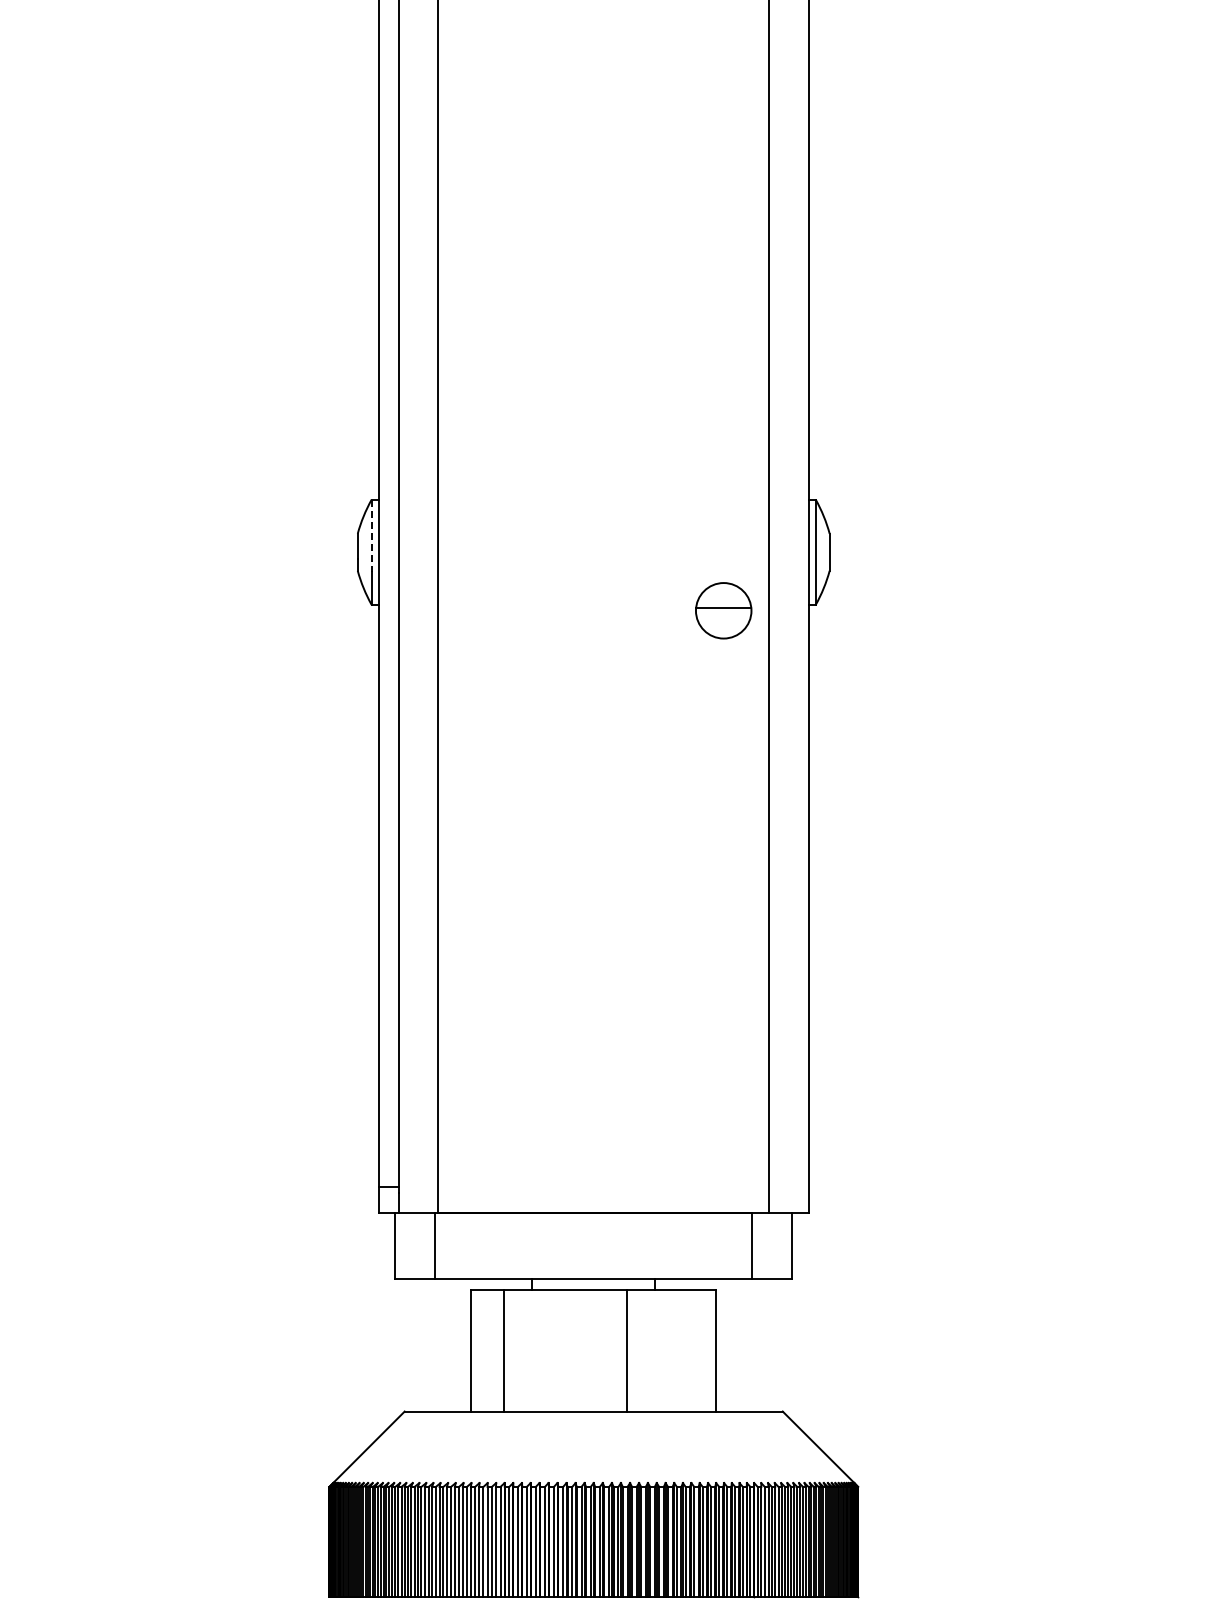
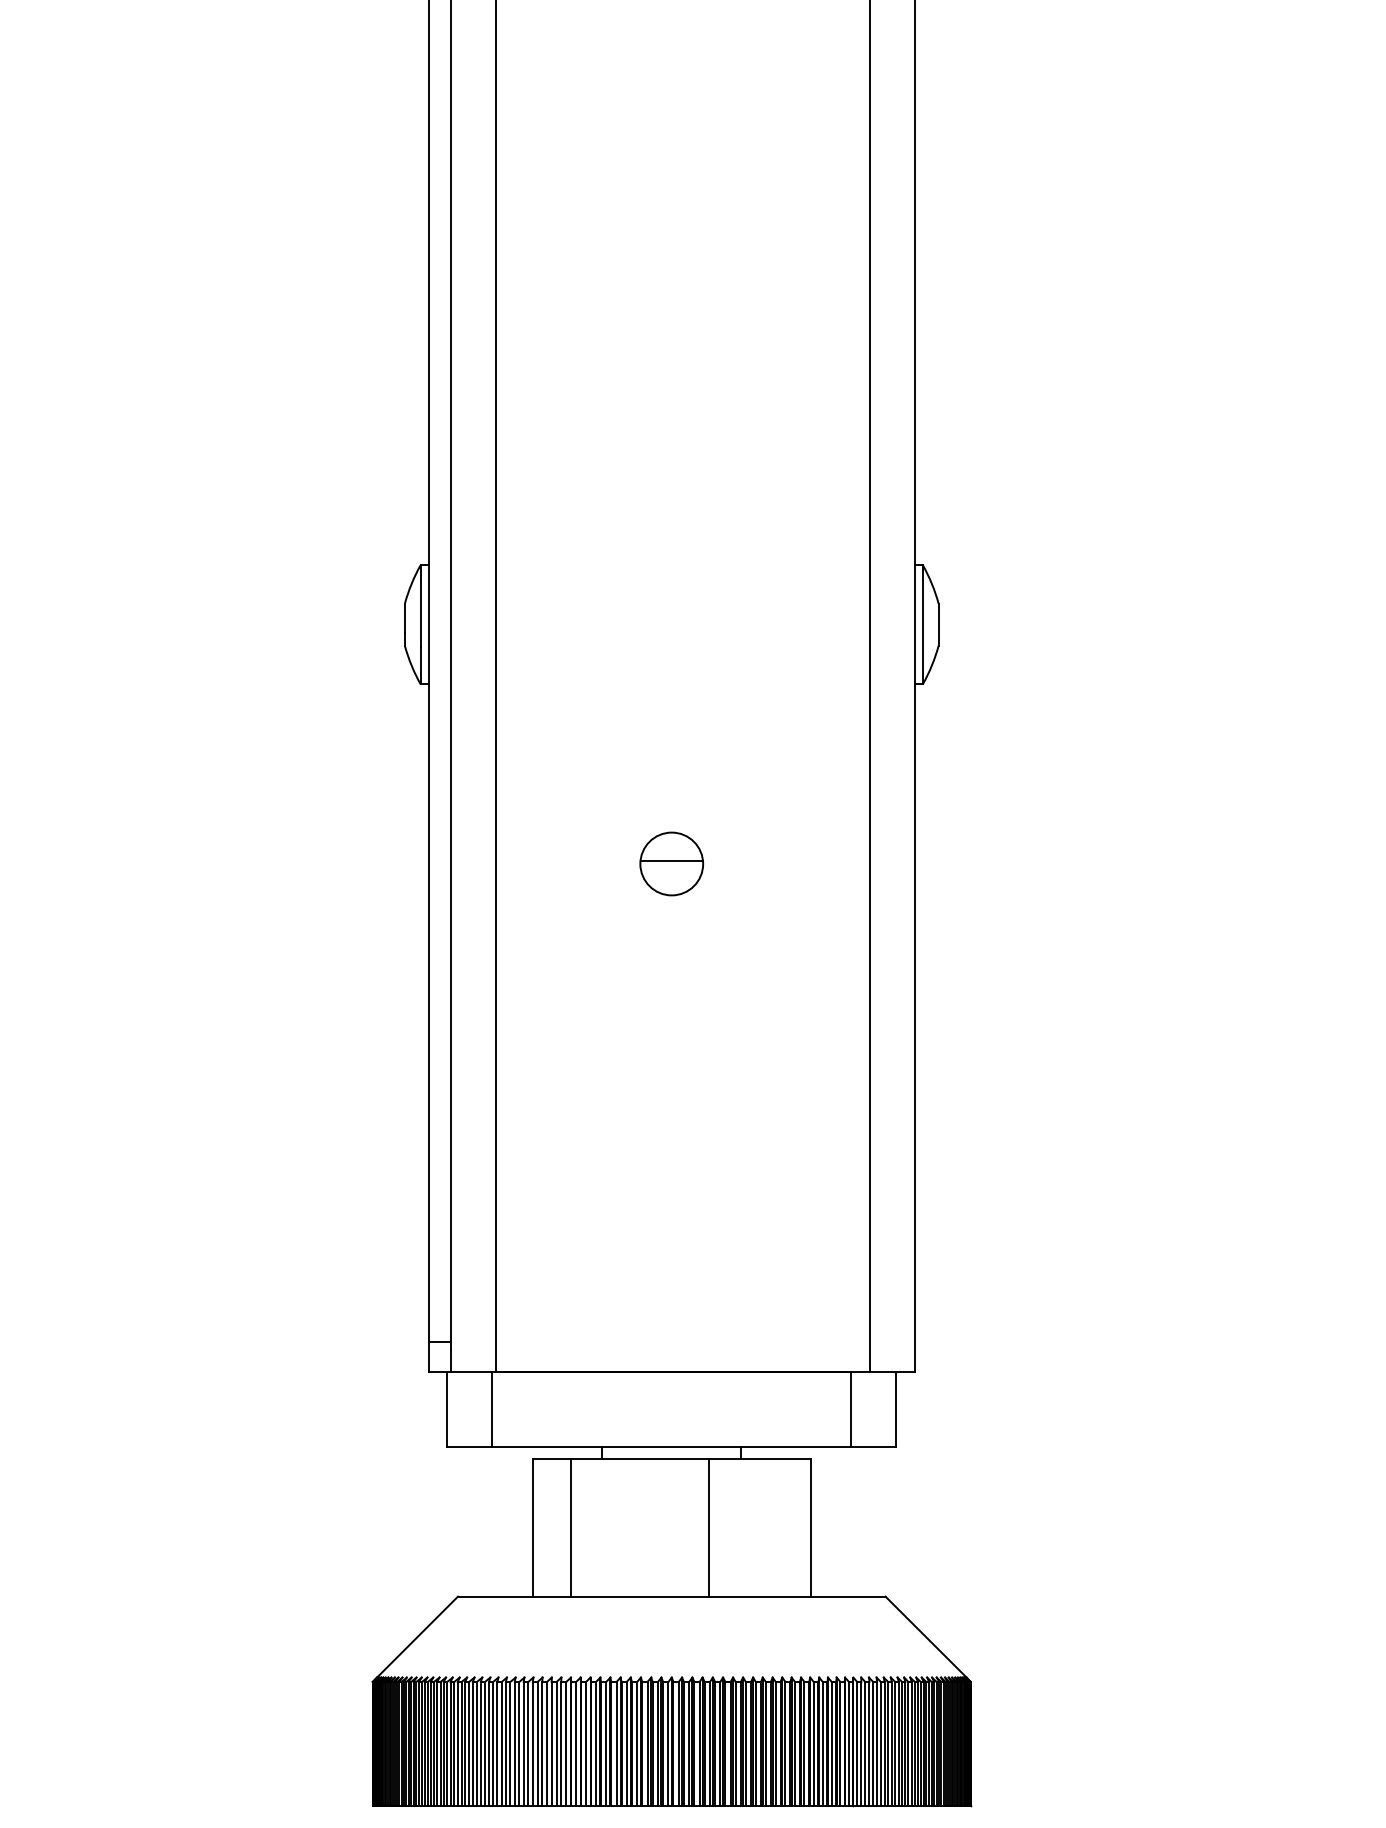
line: (371, 536) -> (420, 606), dashed -> solid
part: (723, 610) -> (671, 863), moved

